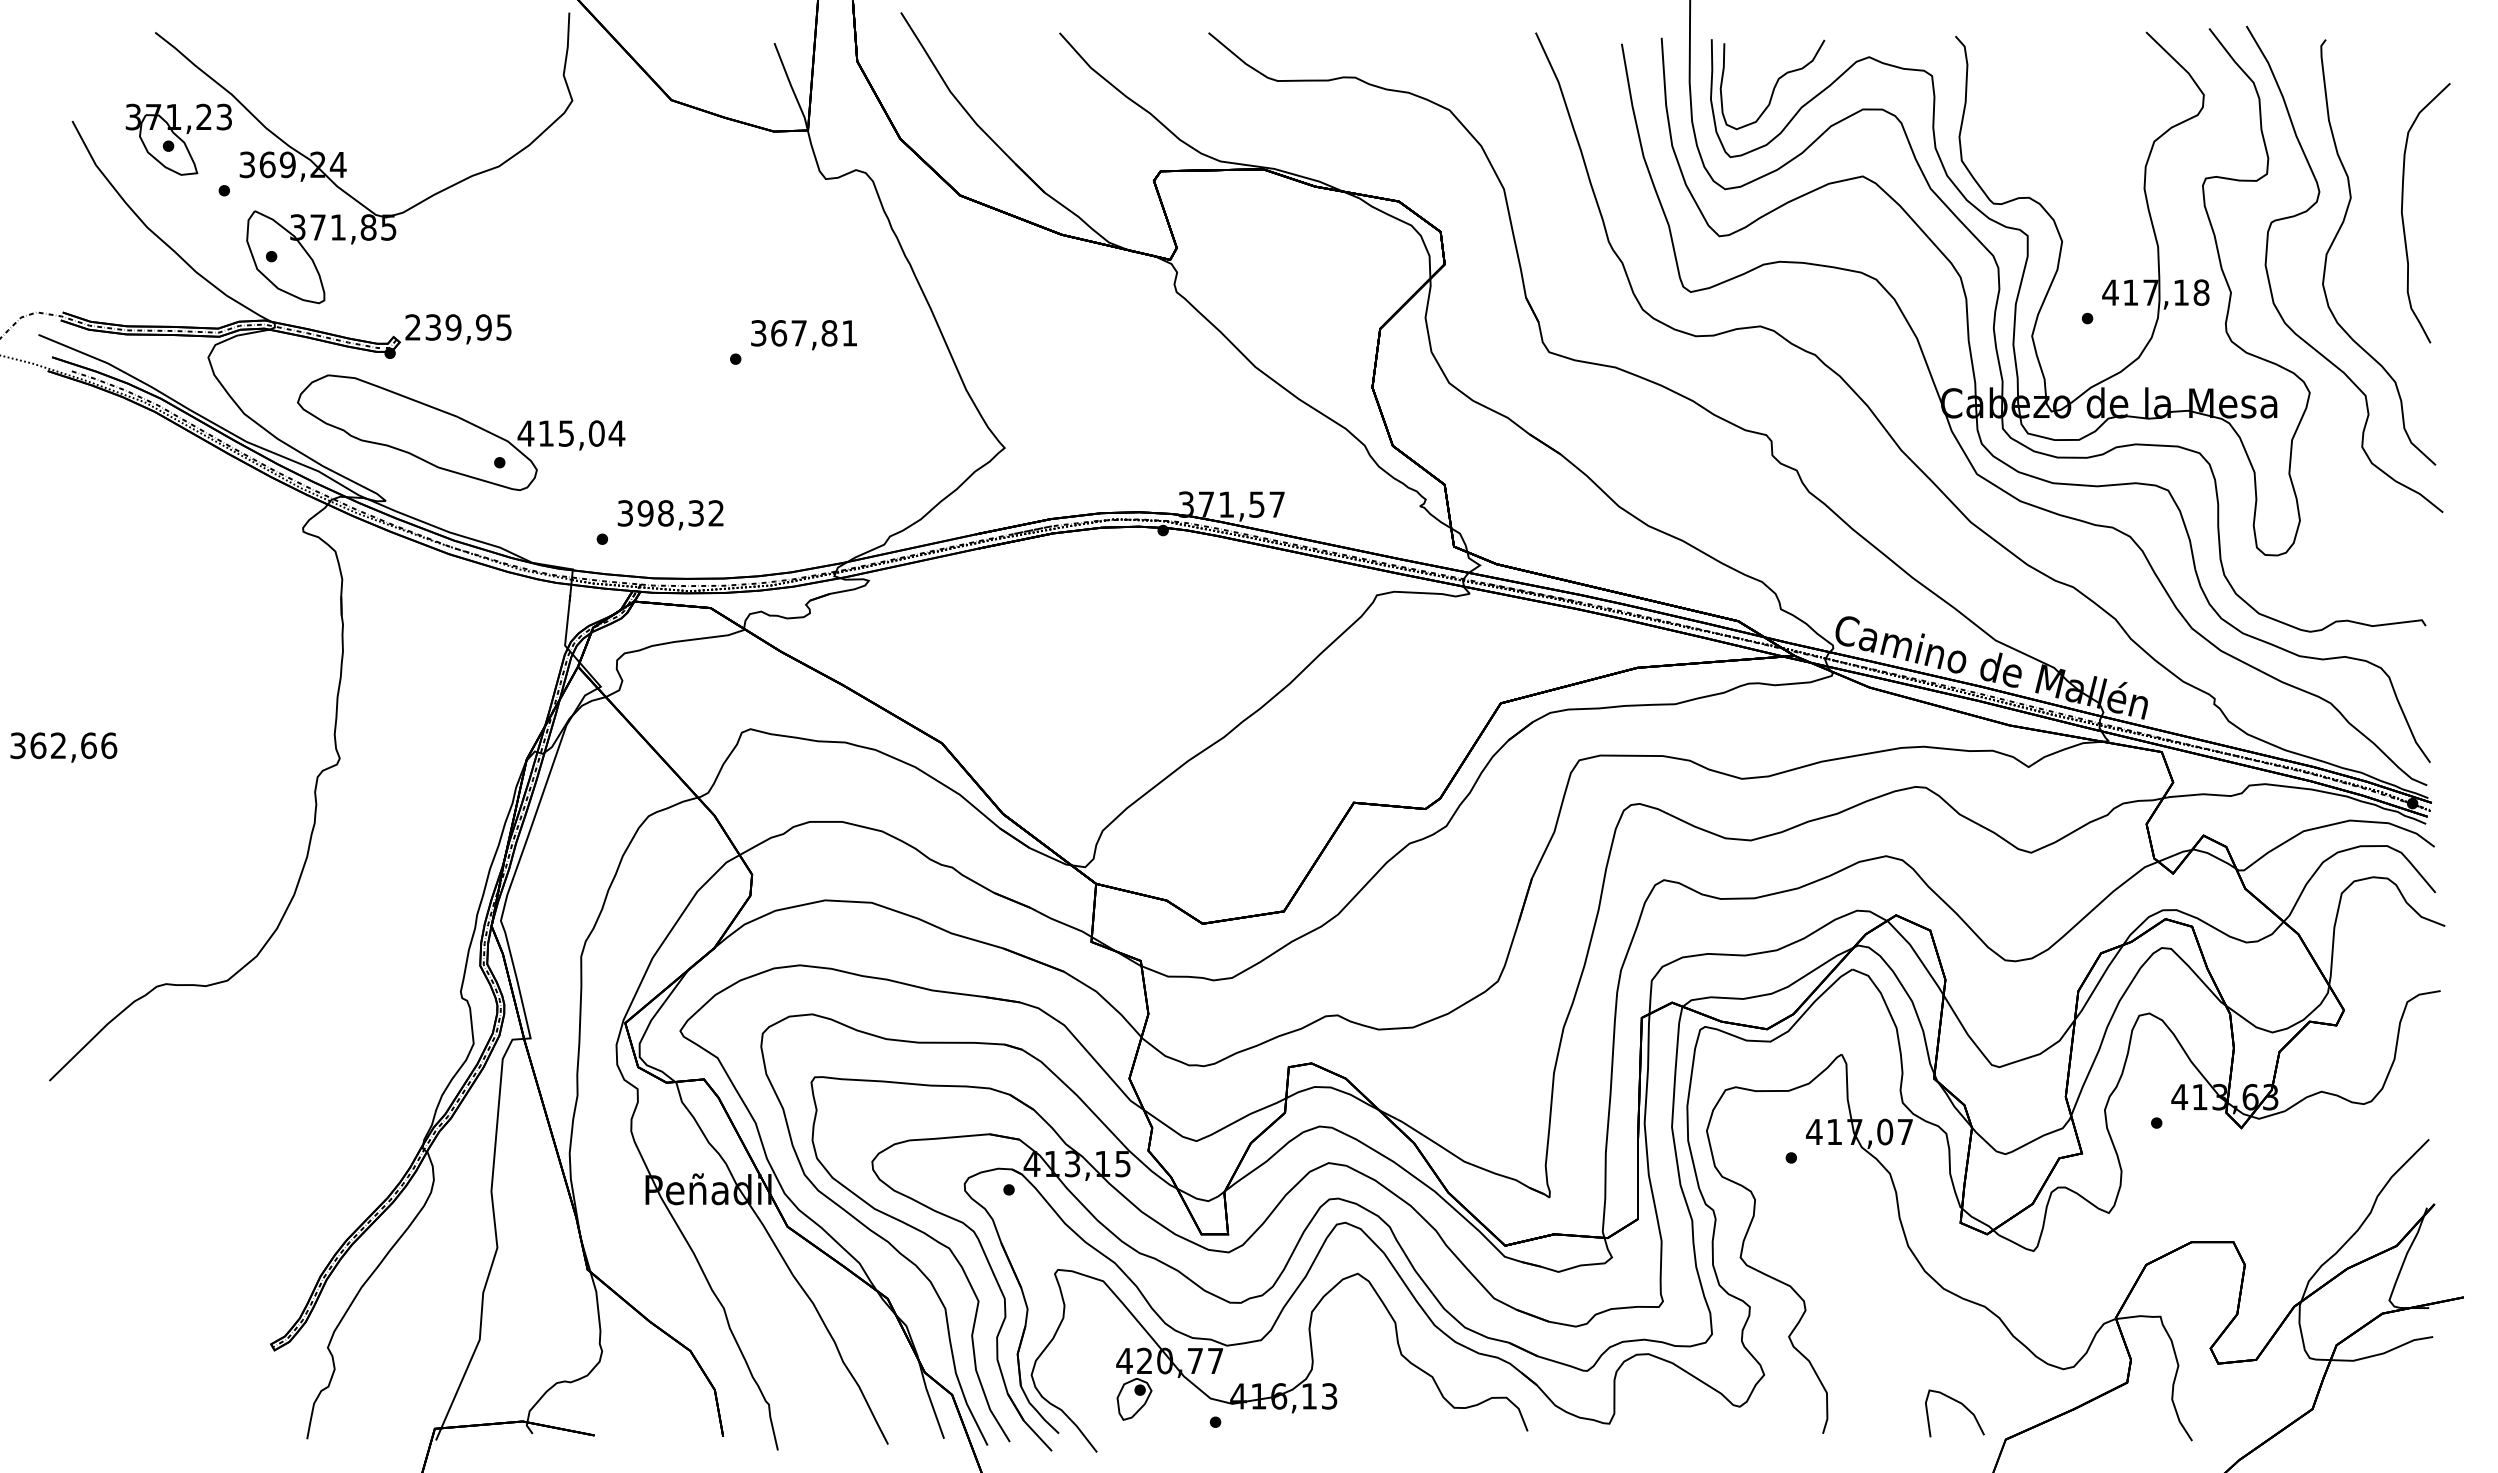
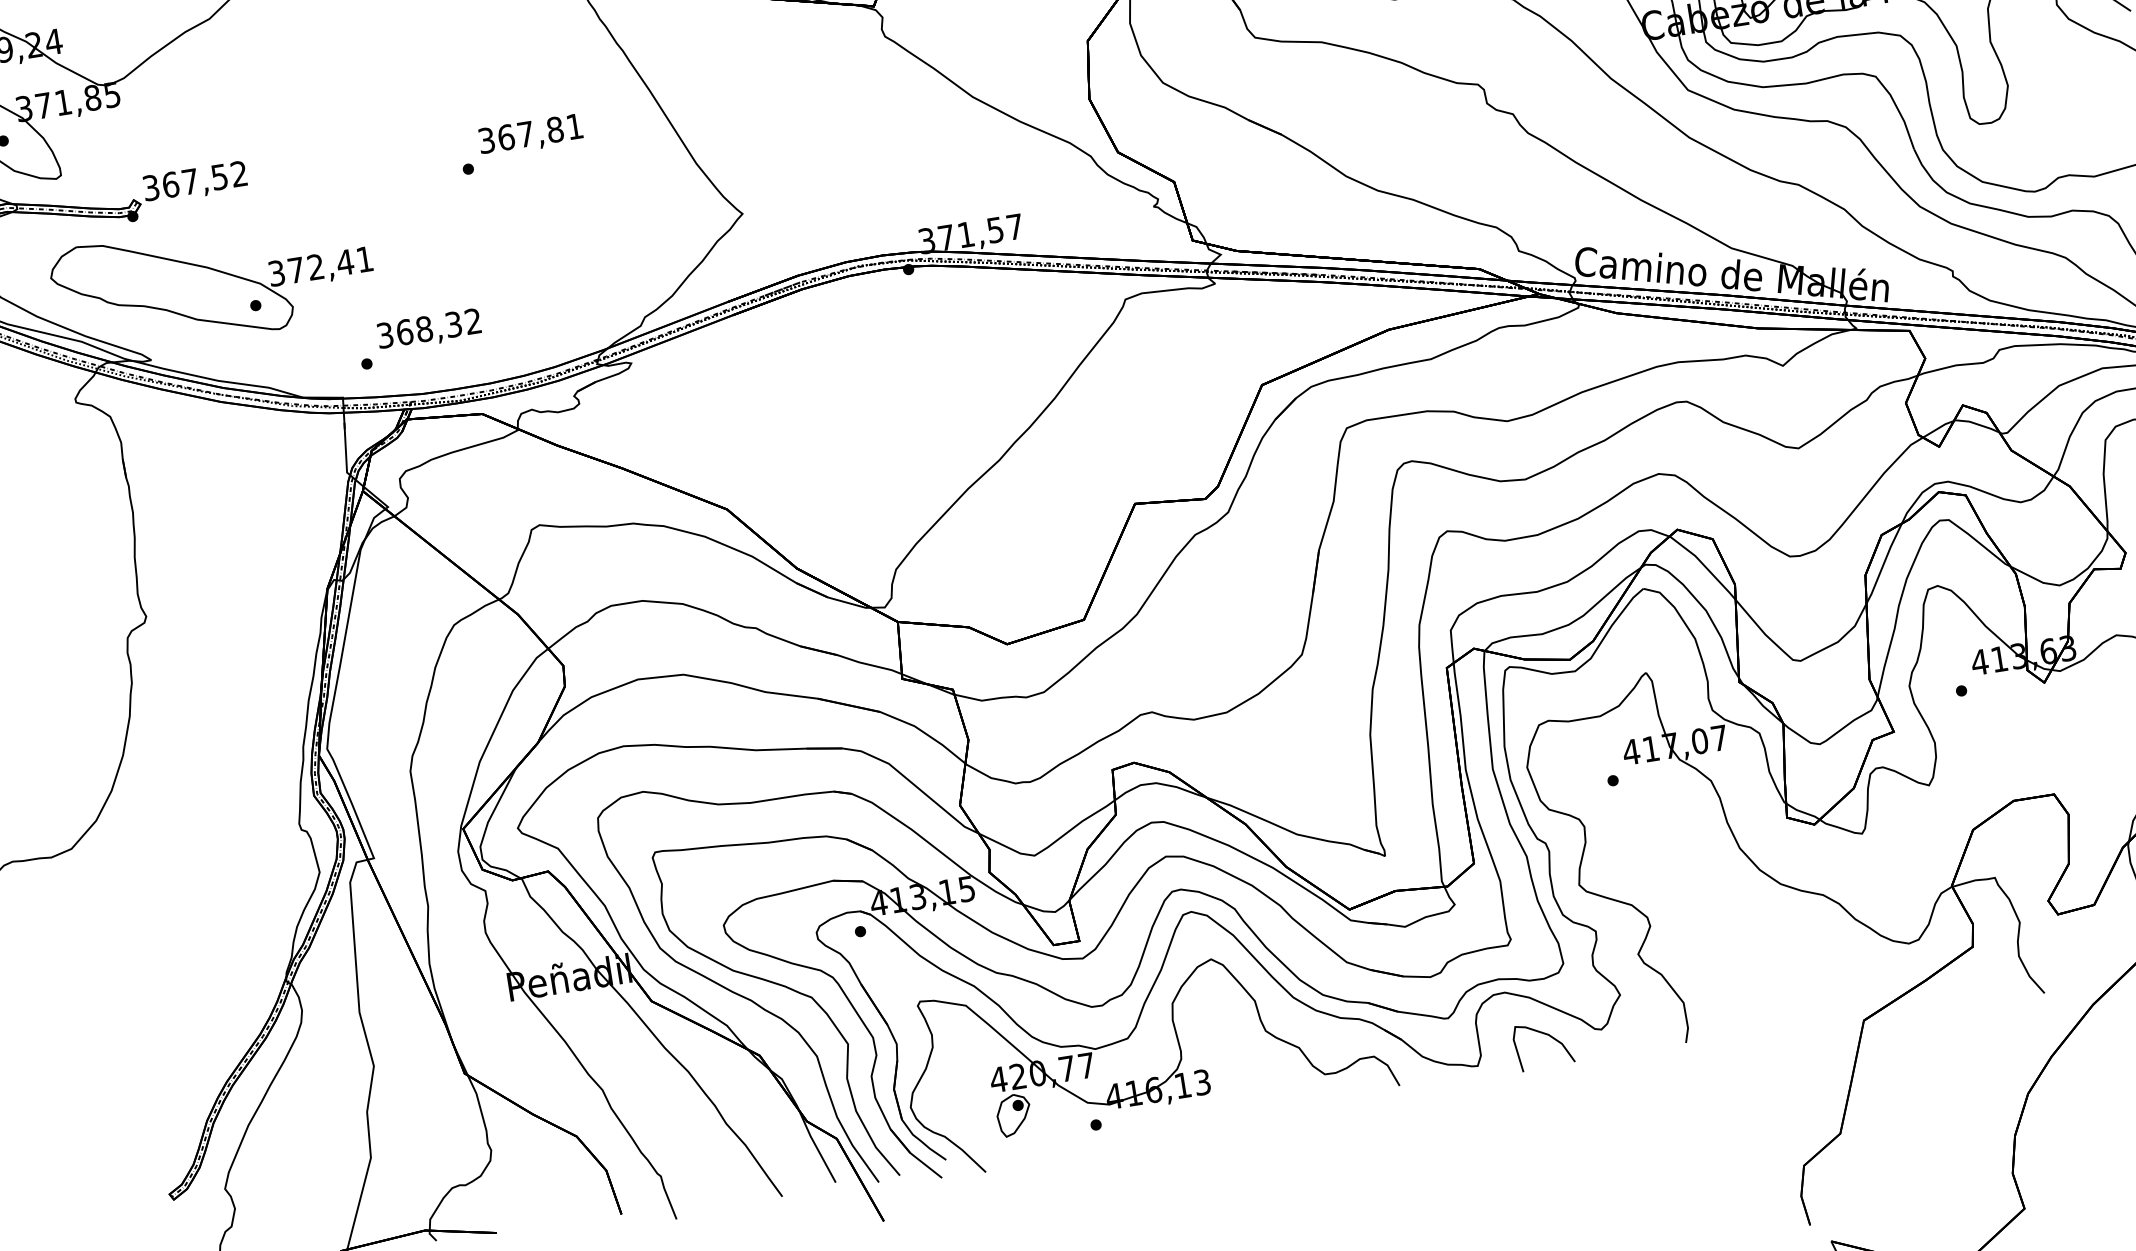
text: (458, 327) -> (195, 181), 239,95 -> 367,52
text: (571, 433) -> (320, 266), 415,04 -> 372,41
text: (645, 513) -> (404, 332), 398,32 -> 368,32
curve: (1959, 1403) -> (1546, 1035), moved

